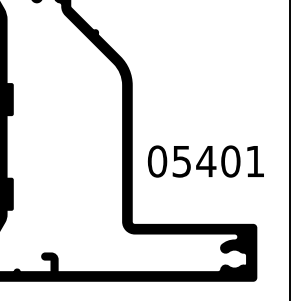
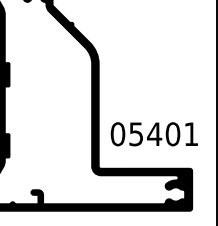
text: (204, 161) -> (153, 134), moved

